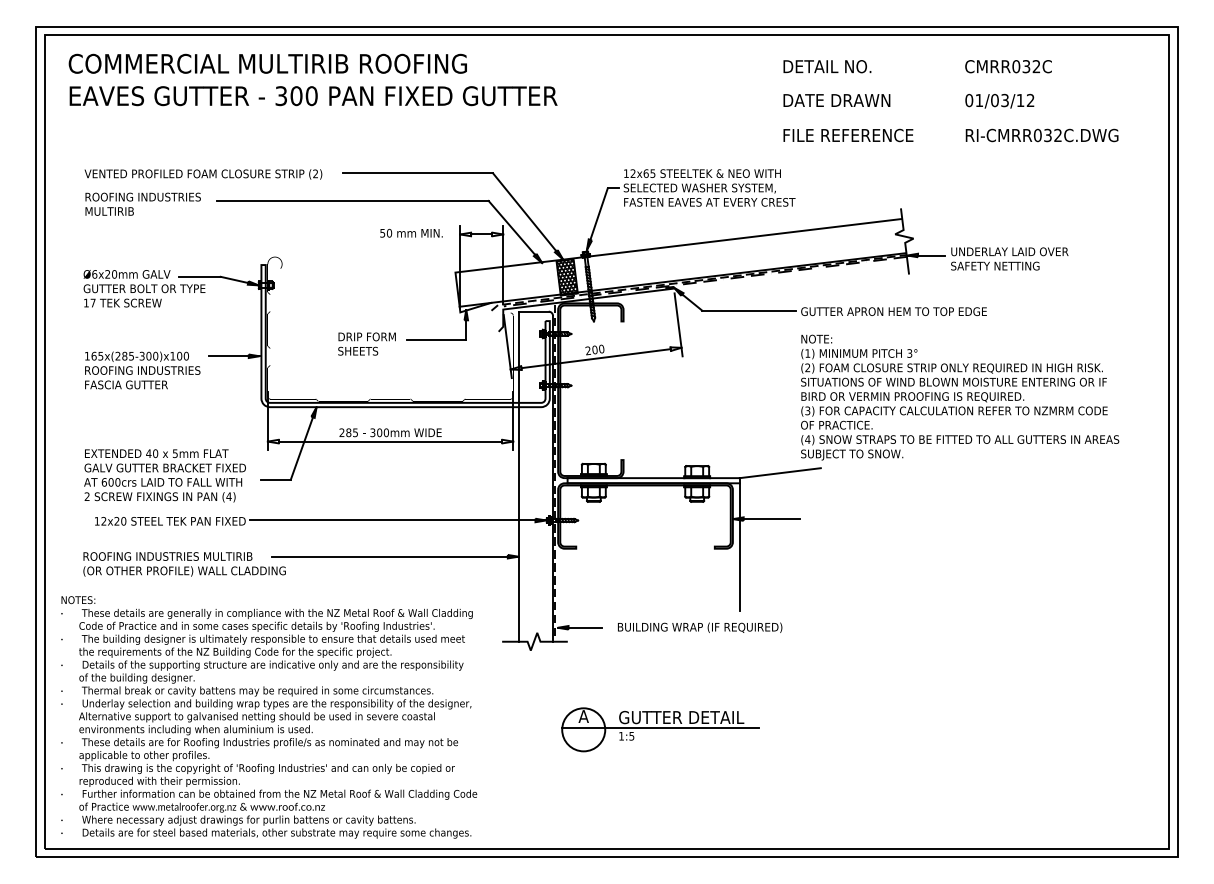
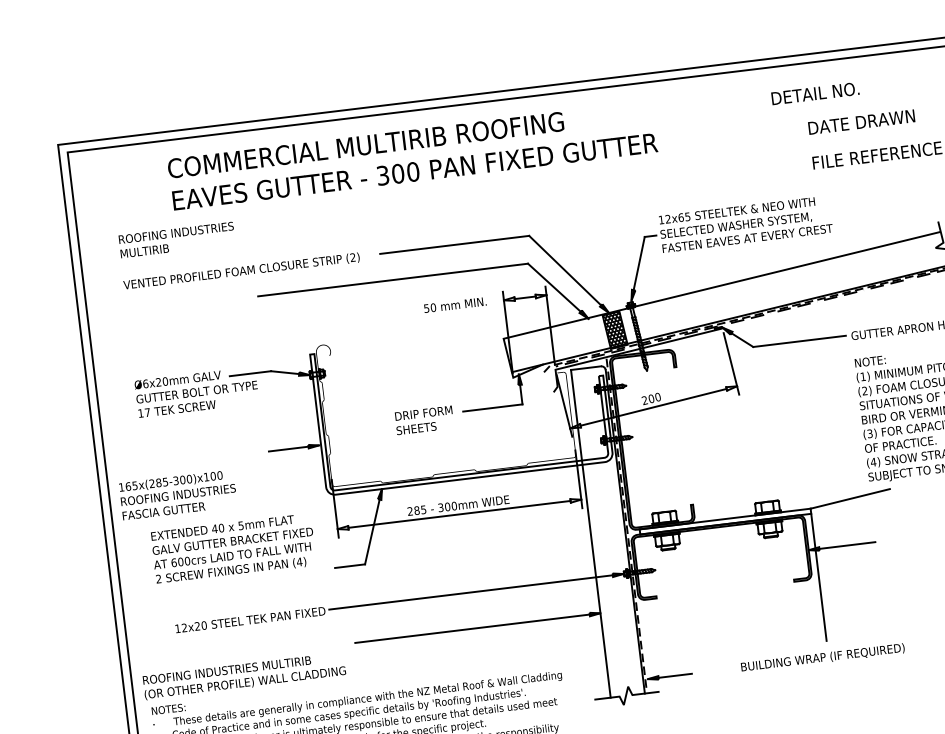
text: (827, 66) -> (815, 93), moved
text: (312, 79) -> (412, 155), moved
text: (142, 203) -> (176, 239), moved
text: (142, 370) -> (178, 494), moved
text: (164, 475) -> (232, 548), moved
text: (184, 564) -> (244, 676), moved
text: (700, 627) -> (823, 657), moved

